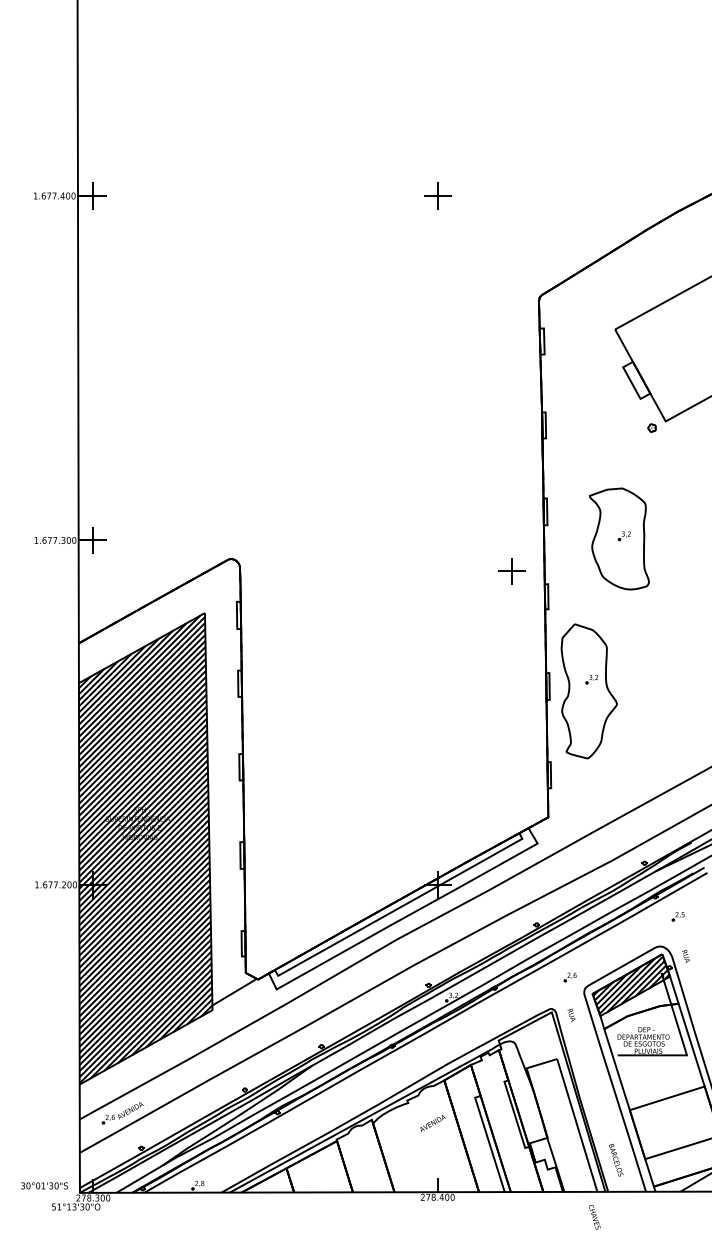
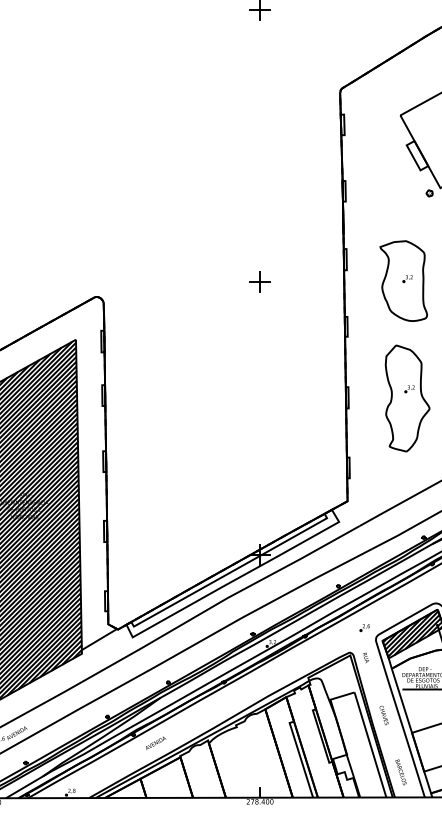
part: (511, 571) -> (259, 282), moved
part: (588, 691) -> (407, 398), moved
text: (432, 1123) -> (155, 743), moved
text: (594, 1217) -> (384, 715), moved

